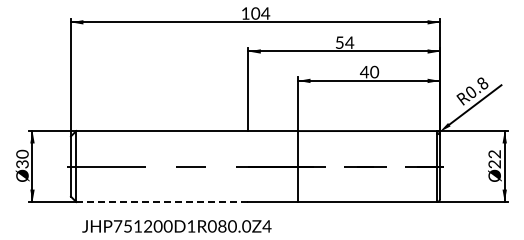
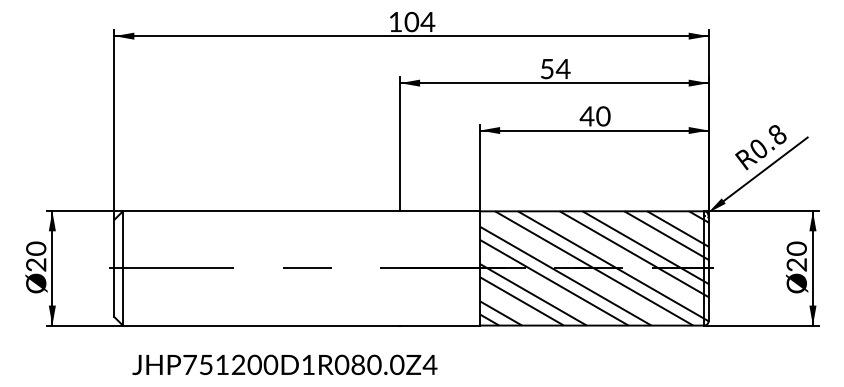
text: (494, 153) -> (796, 247), 22 -> 20
text: (24, 164) -> (39, 265), 30 -> 20
hatch: (369, 166) -> (595, 268), added
line: (162, 202) -> (261, 326), dashed -> solid

